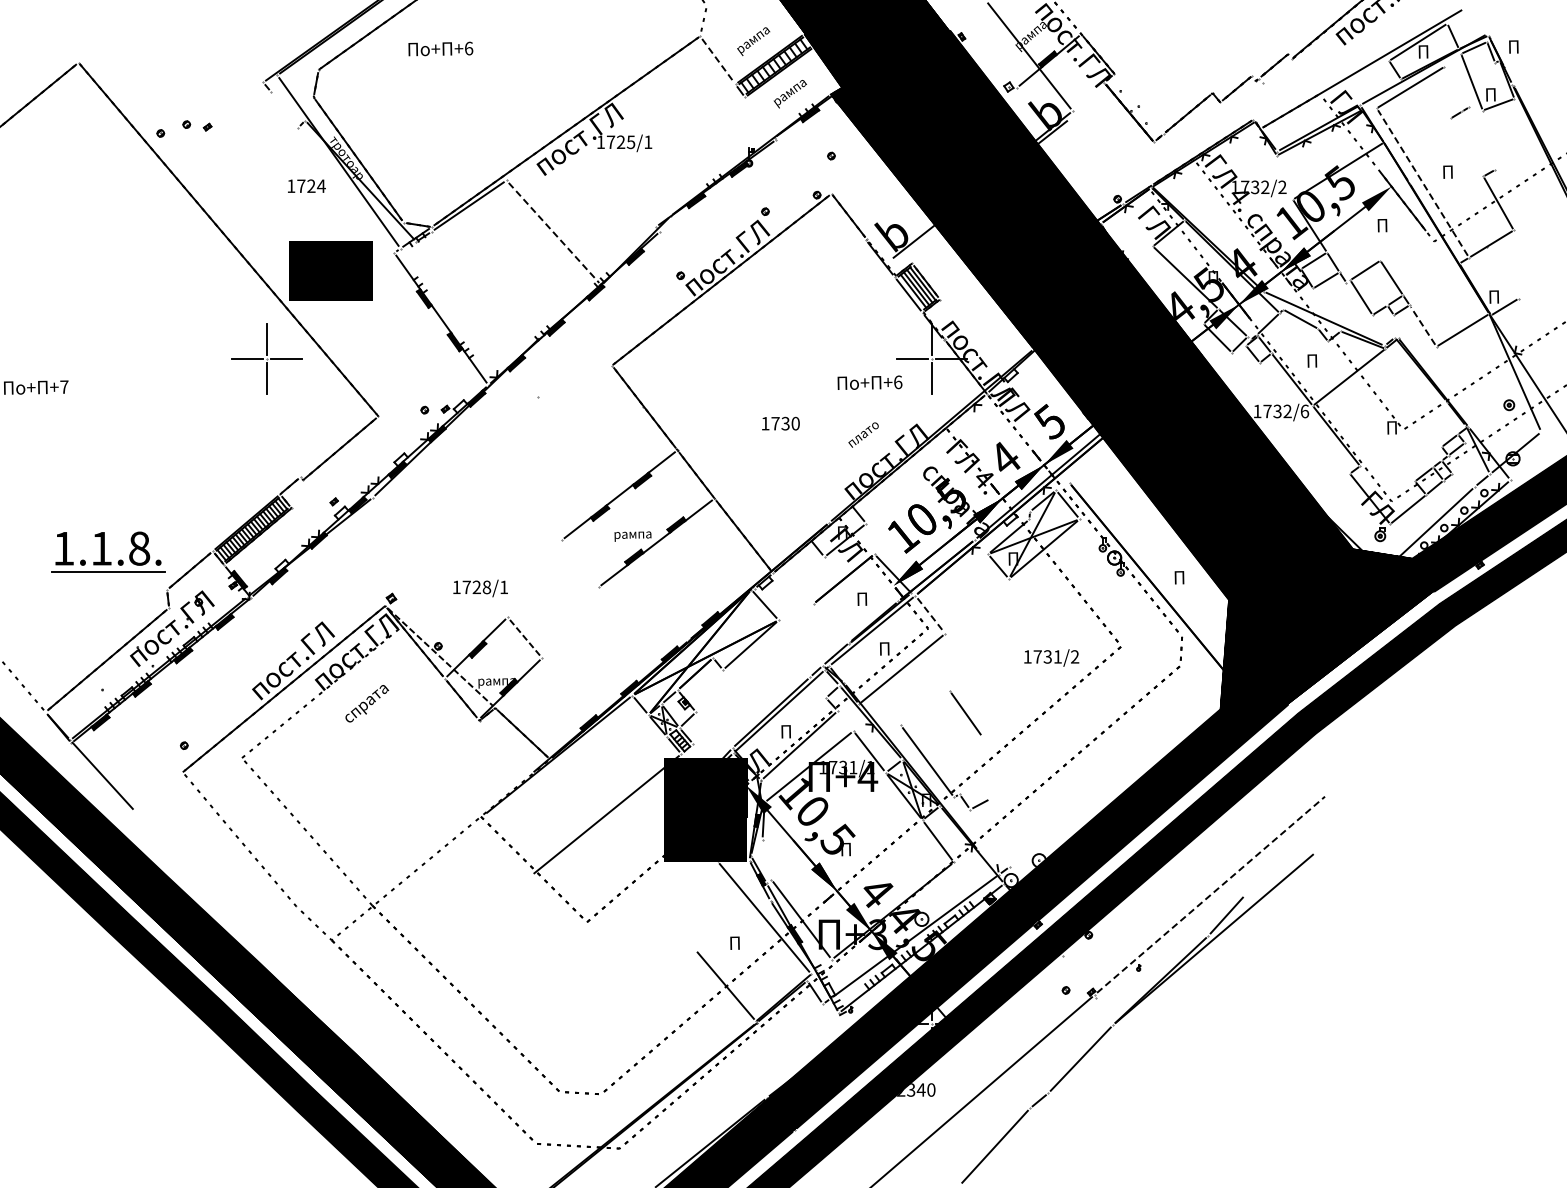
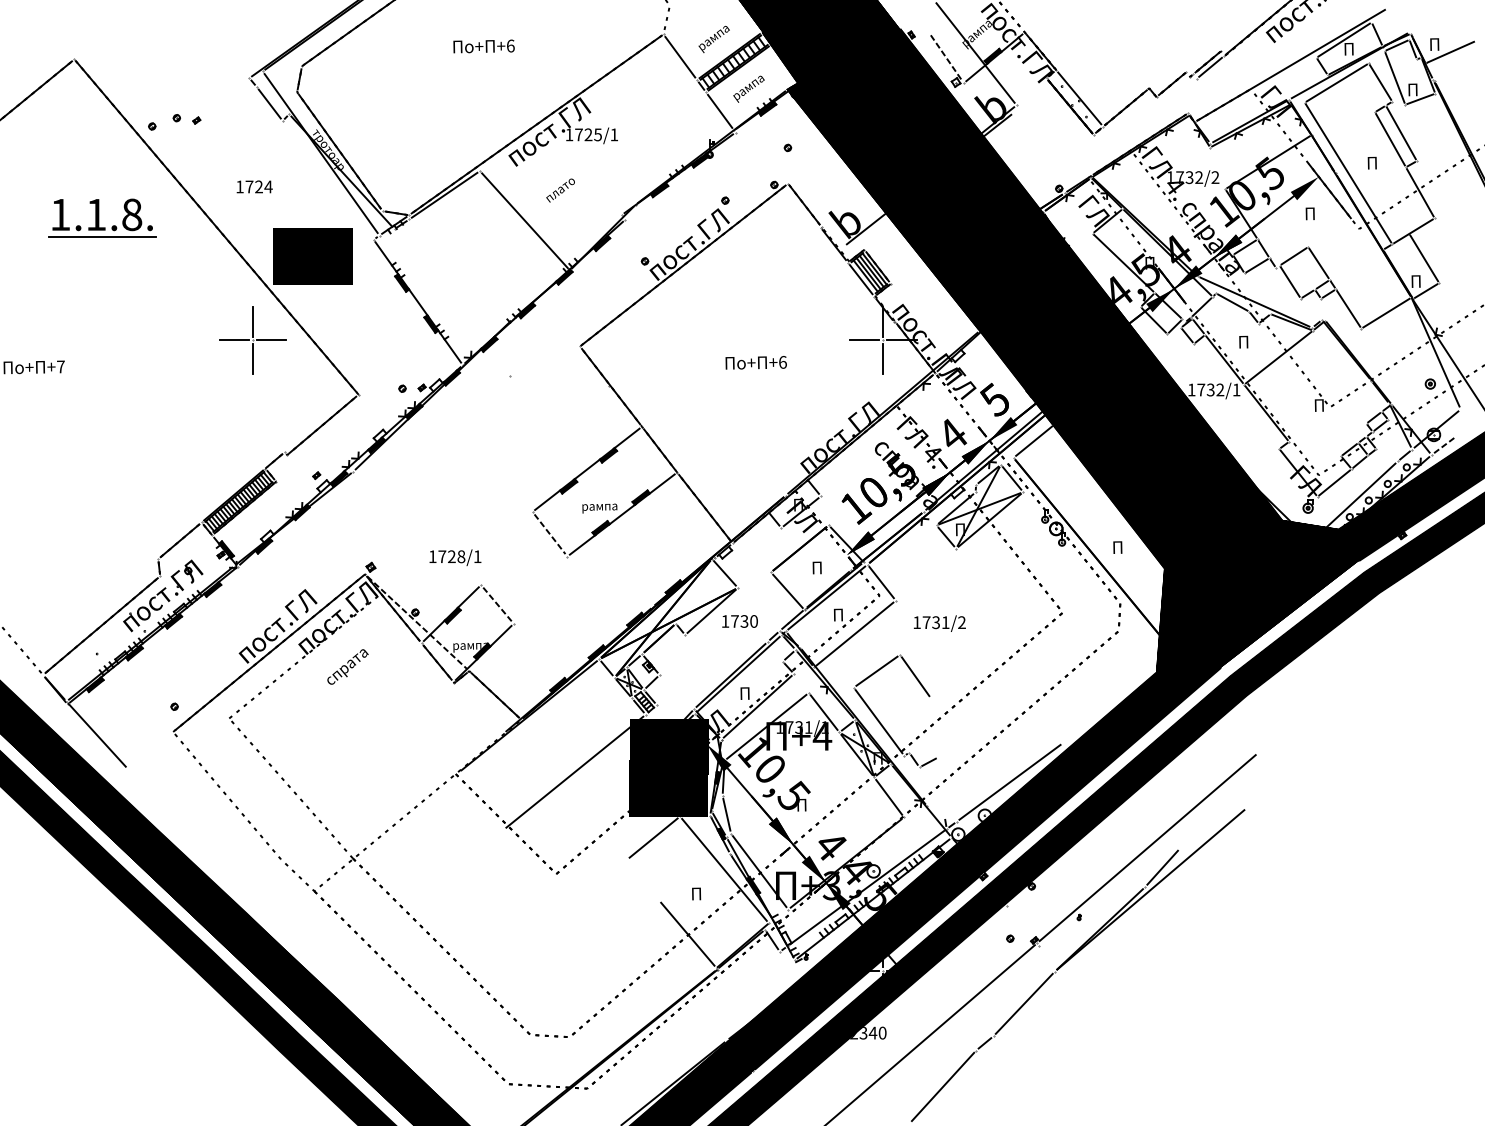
text: (440, 48) -> (483, 45), moved
line: (1530, 54) -> (1450, 51), added
line: (717, 60) -> (679, 57), dashed -> solid
line: (998, 61) -> (946, 58), added
line: (1277, 71) -> (1210, 67), added
line: (1456, 86) -> (1380, 81), added
line: (1138, 103) -> (1078, 98), added
line: (284, 109) -> (269, 103), added
line: (759, 117) -> (719, 111), added
line: (1478, 140) -> (1401, 133), added
line: (1467, 147) -> (1390, 139), added
line: (1422, 183) -> (1348, 173), dashed -> solid
text: (306, 185) -> (254, 186), moved
line: (554, 233) -> (525, 221), dashed -> solid
line: (1502, 272) -> (1423, 258), added
line: (1422, 325) -> (1348, 308), dashed -> solid
text: (869, 382) -> (755, 362), moved
text: (1305, 411) -> (1237, 390), 1732/6 -> 1732/1
text: (780, 423) -> (739, 621), moved
text: (863, 434) -> (560, 190), moved
line: (1091, 465) -> (1034, 441), added
line: (1524, 469) -> (1444, 444), added
part: (108, 551) -> (102, 217), moved
line: (580, 563) -> (550, 534), added
line: (930, 614) -> (881, 582), dashed -> solid
line: (831, 623) -> (787, 590), added
text: (1051, 657) -> (939, 623), moved
line: (925, 707) -> (877, 670), added
line: (1065, 824) -> (1009, 781), added
line: (766, 859) -> (726, 814), added
line: (689, 883) -> (653, 837), added
line: (1211, 894) -> (1148, 847), dashed -> solid

